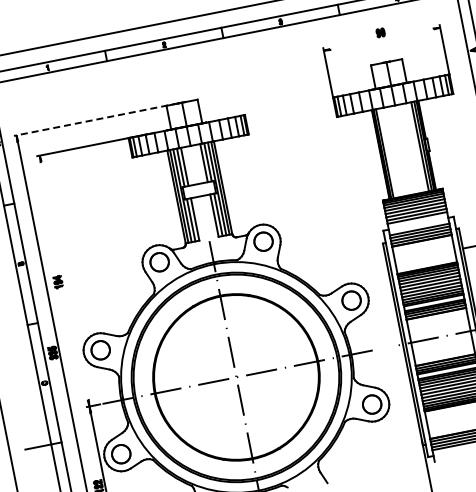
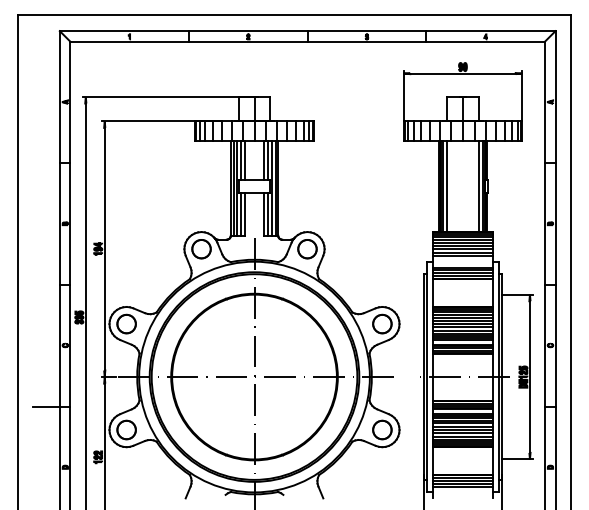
line: (381, 39) -> (462, 73), added
line: (95, 119) -> (166, 96), dashed -> solid
line: (387, 153) -> (446, 186), added
line: (64, 280) -> (104, 248), added

